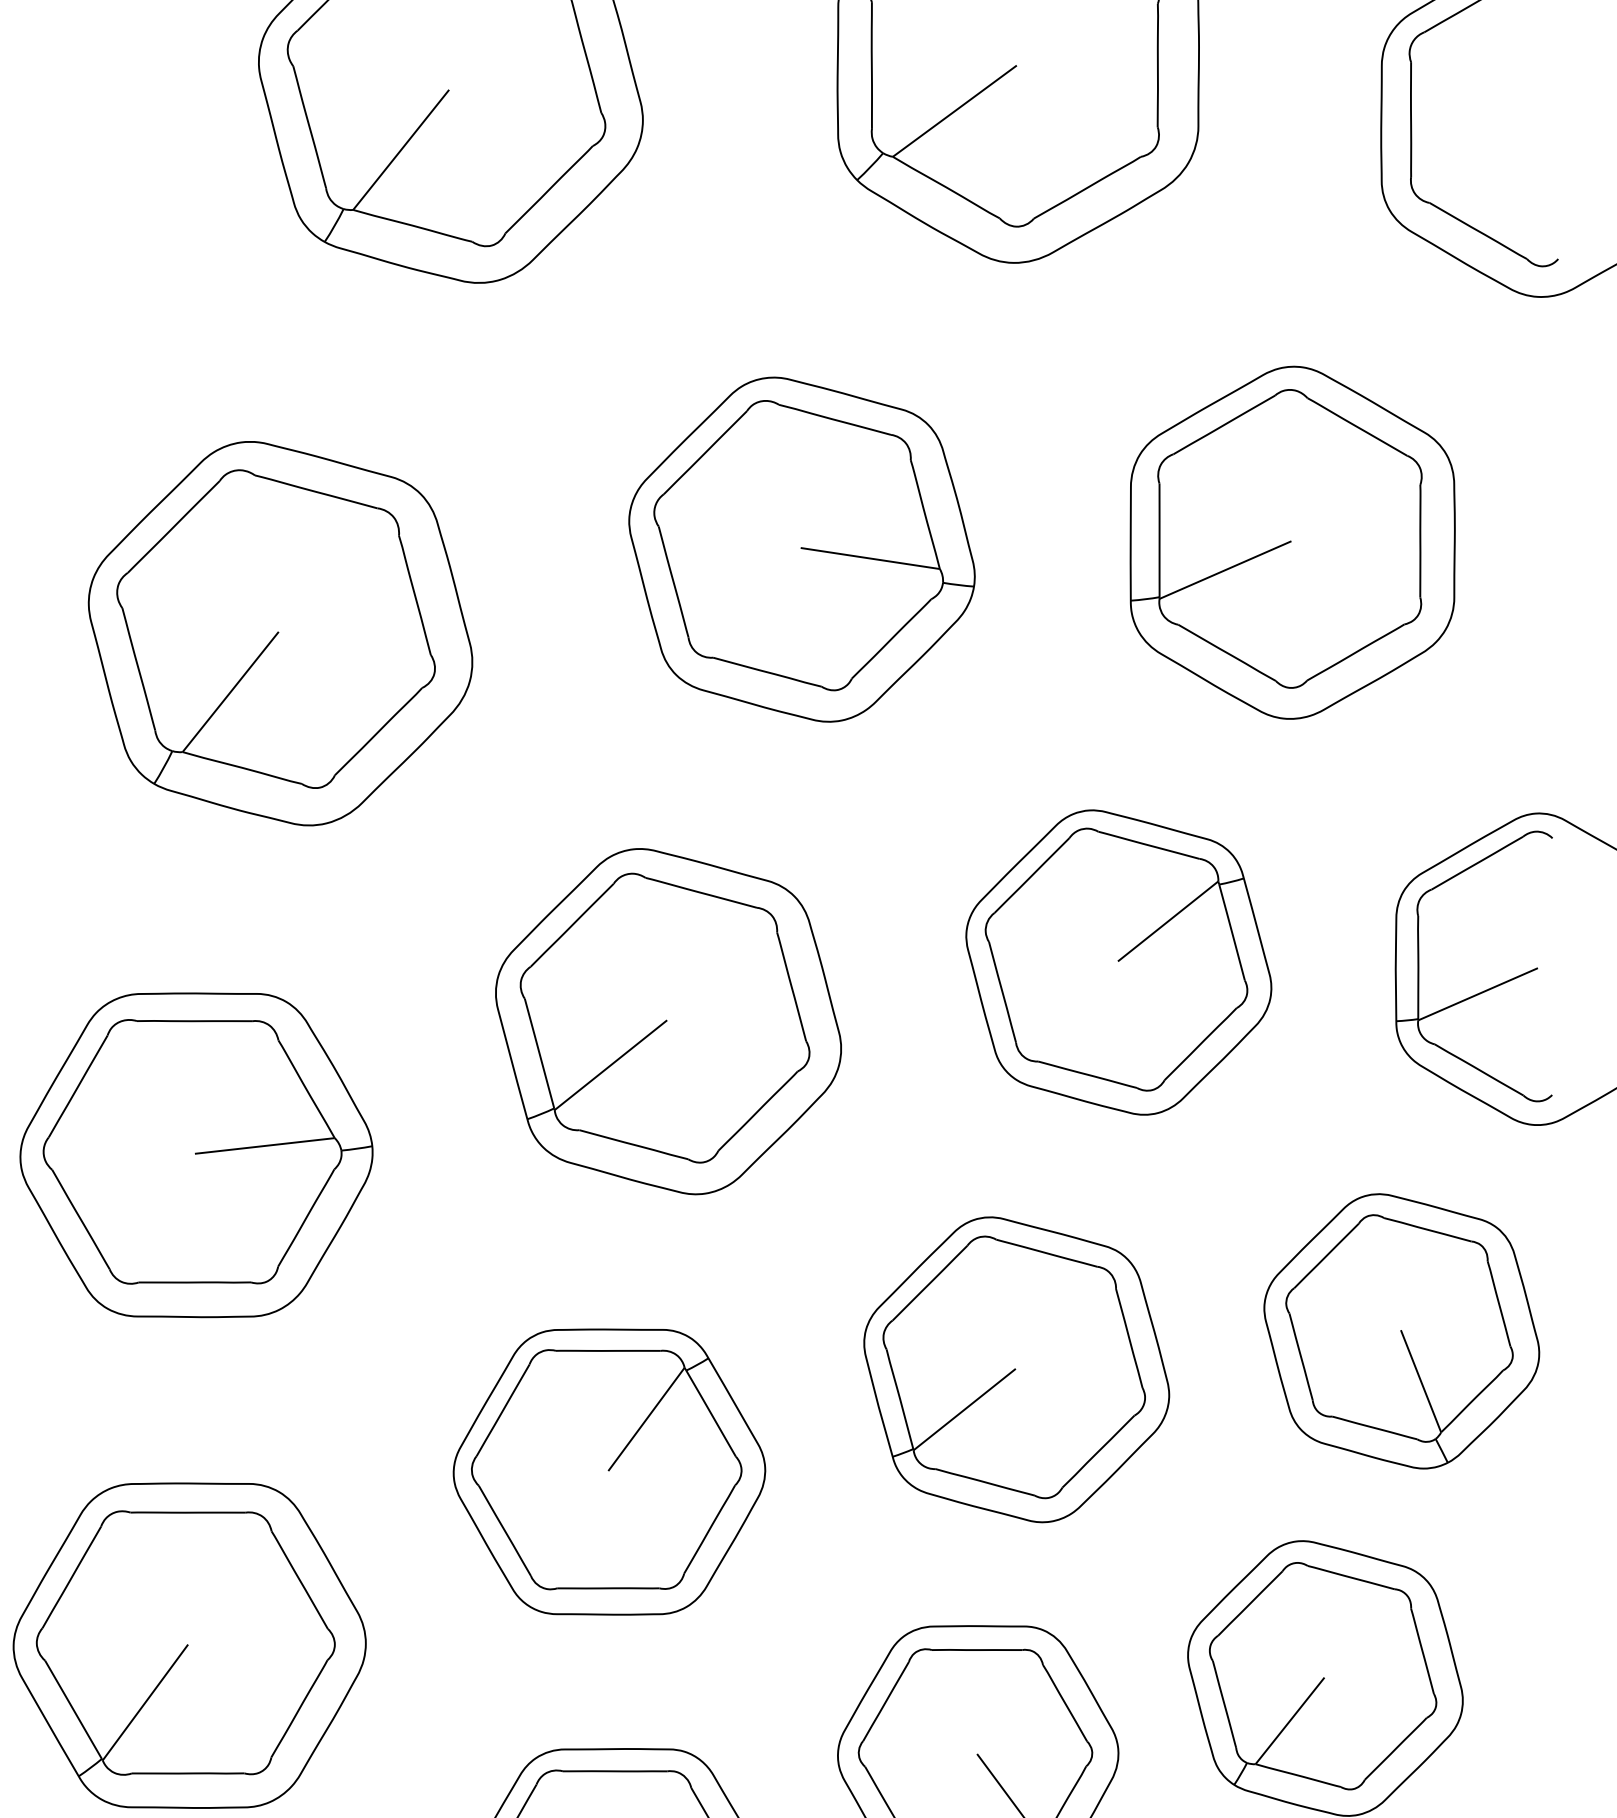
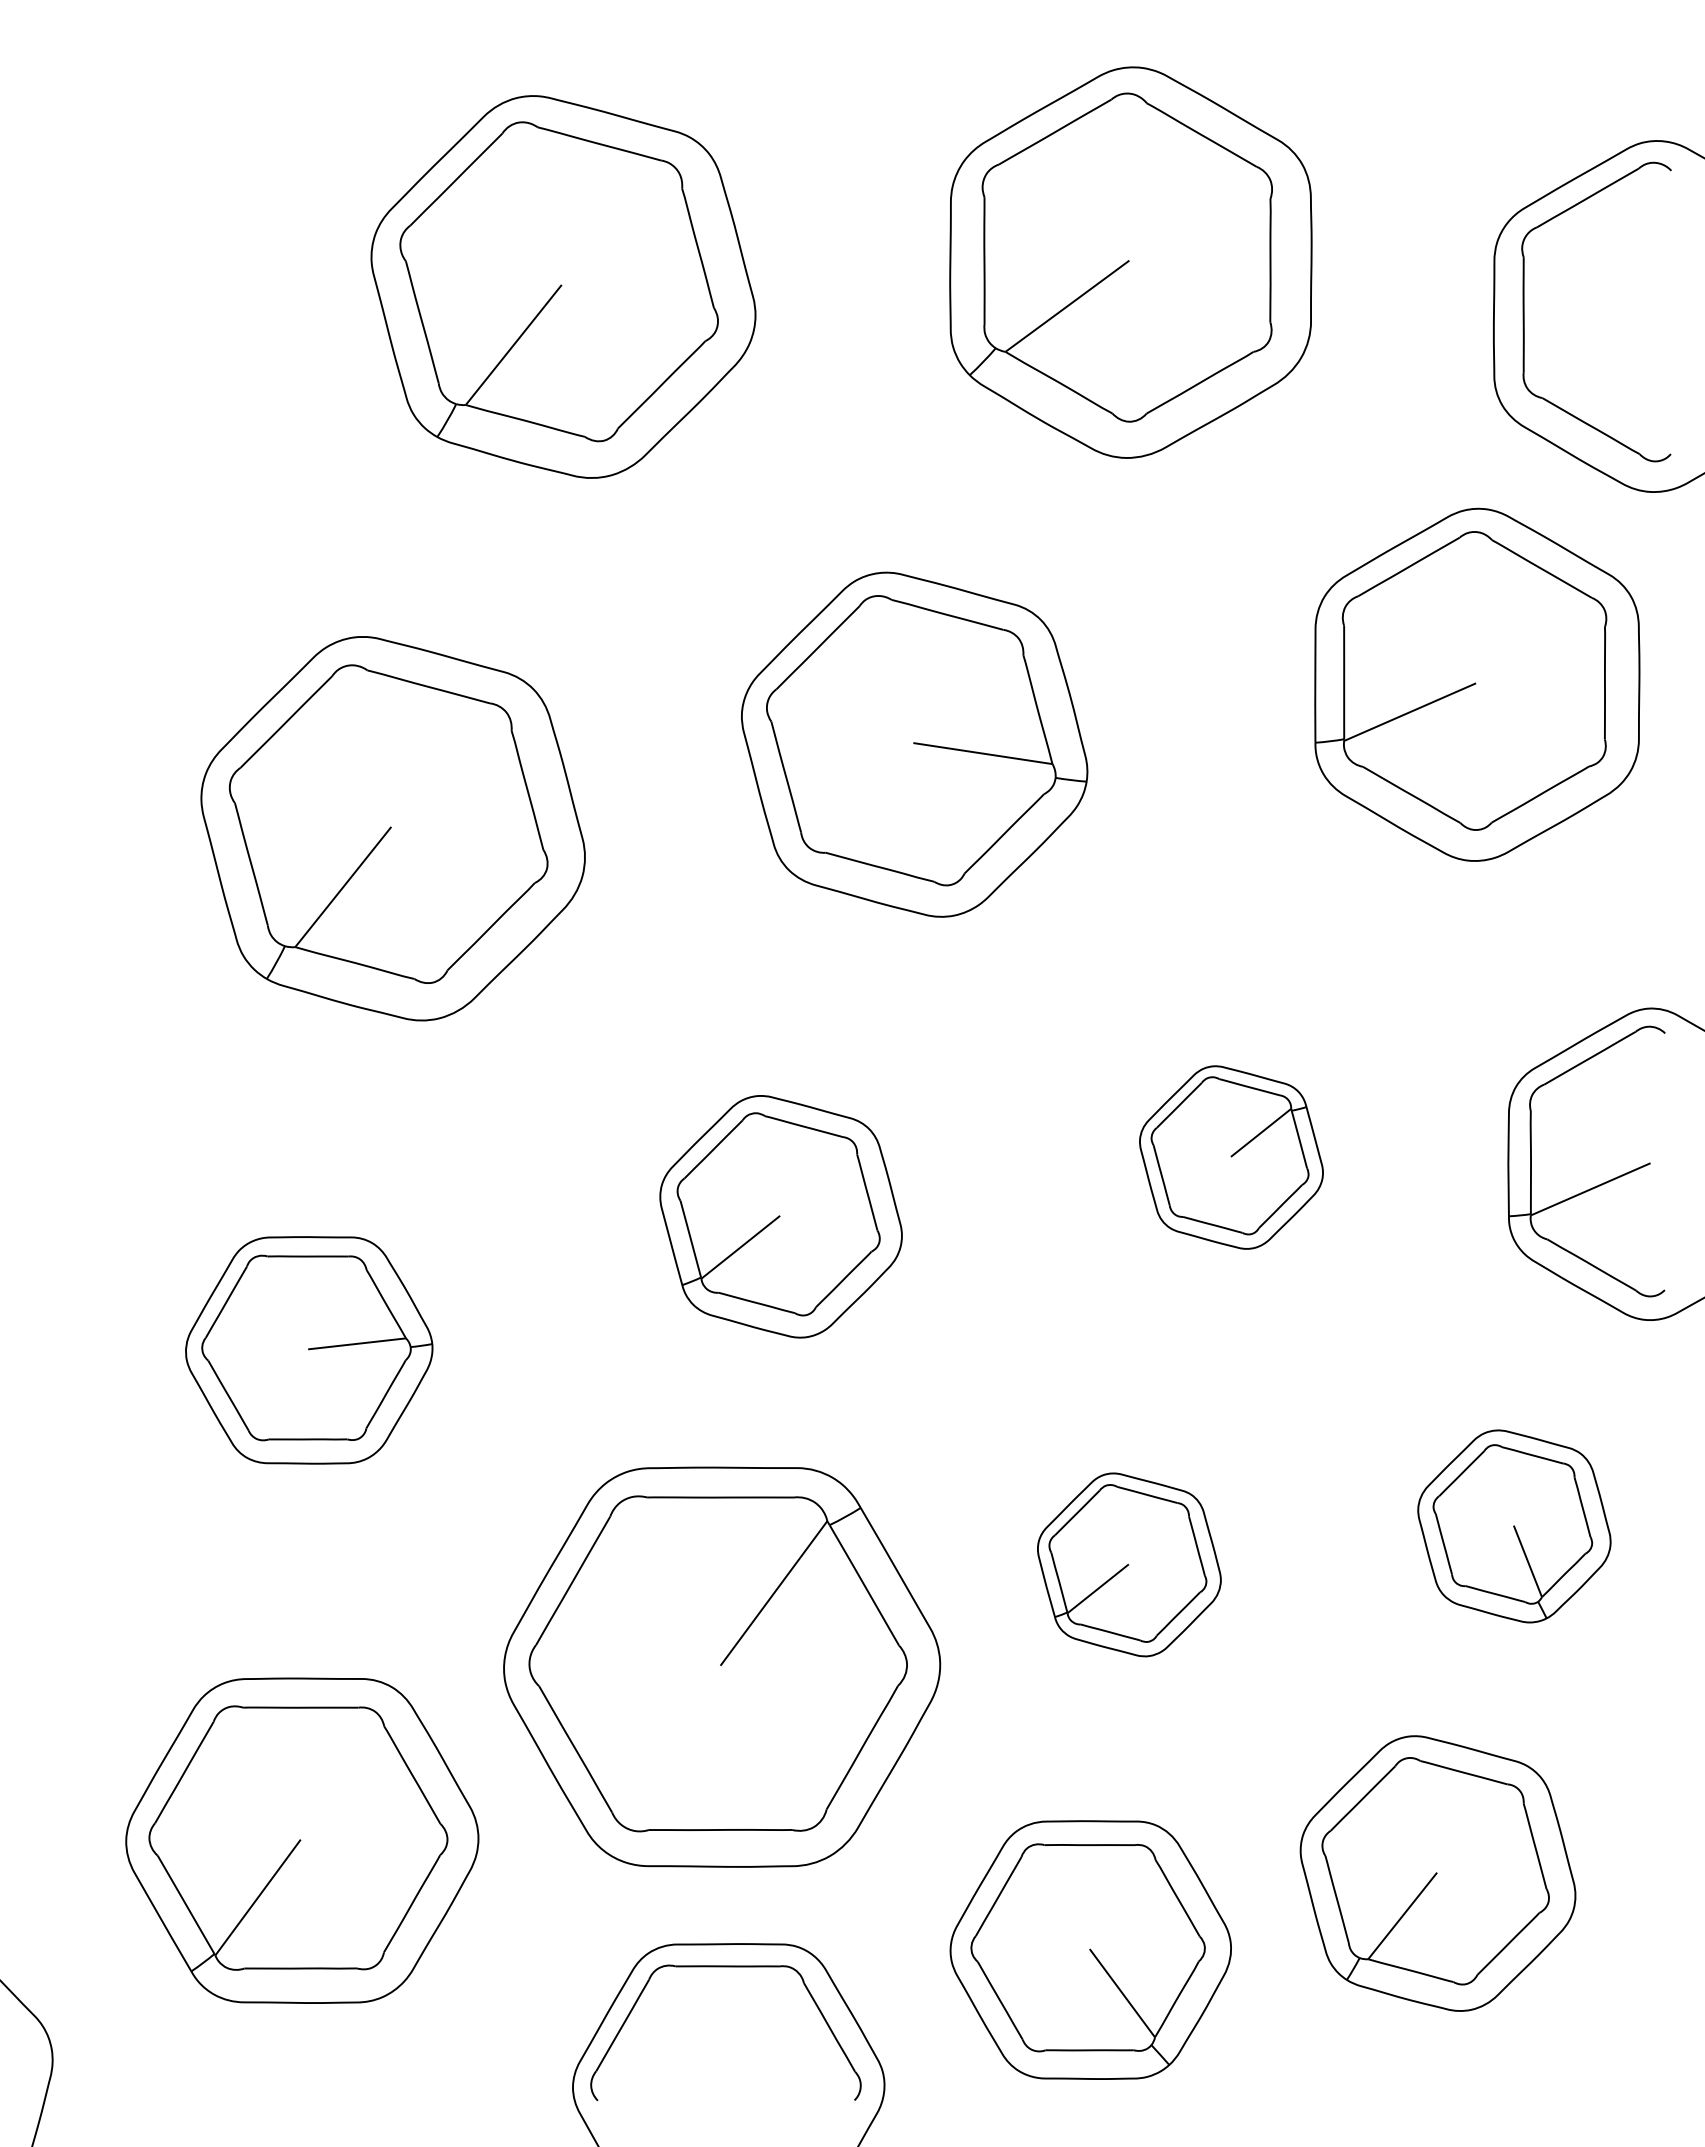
part: (1292, 542) -> (1477, 684), moved
part: (1118, 962) -> (1231, 1157), size x0.6
part: (667, 1021) -> (780, 1216), size x0.7
part: (196, 1155) -> (309, 1350), size x0.7
part: (1401, 1331) -> (1514, 1526), size x0.7
part: (1016, 1369) -> (1129, 1564), size x0.6
part: (608, 1471) -> (721, 1666), size x1.4

